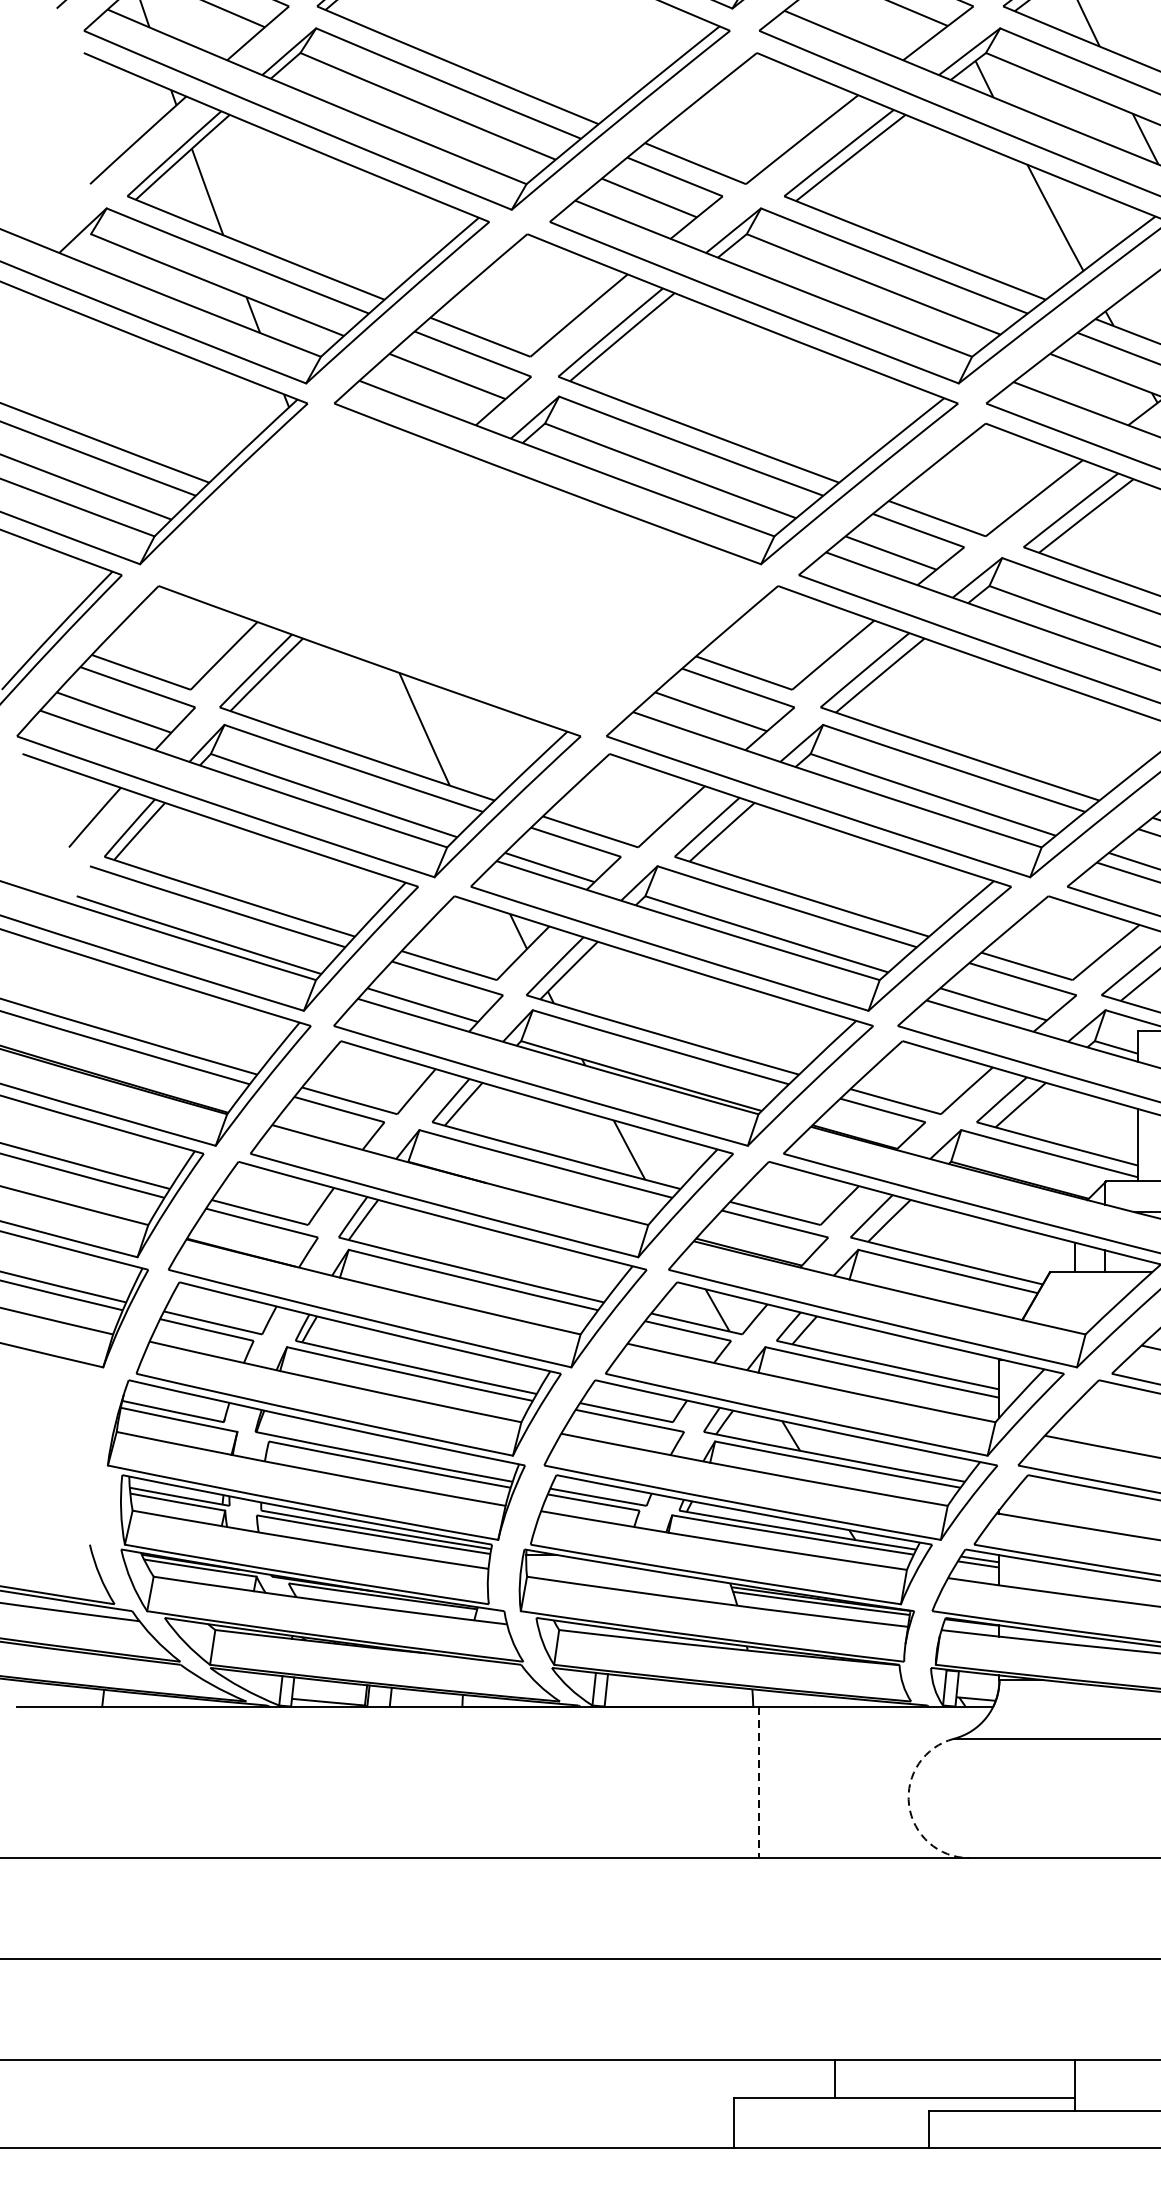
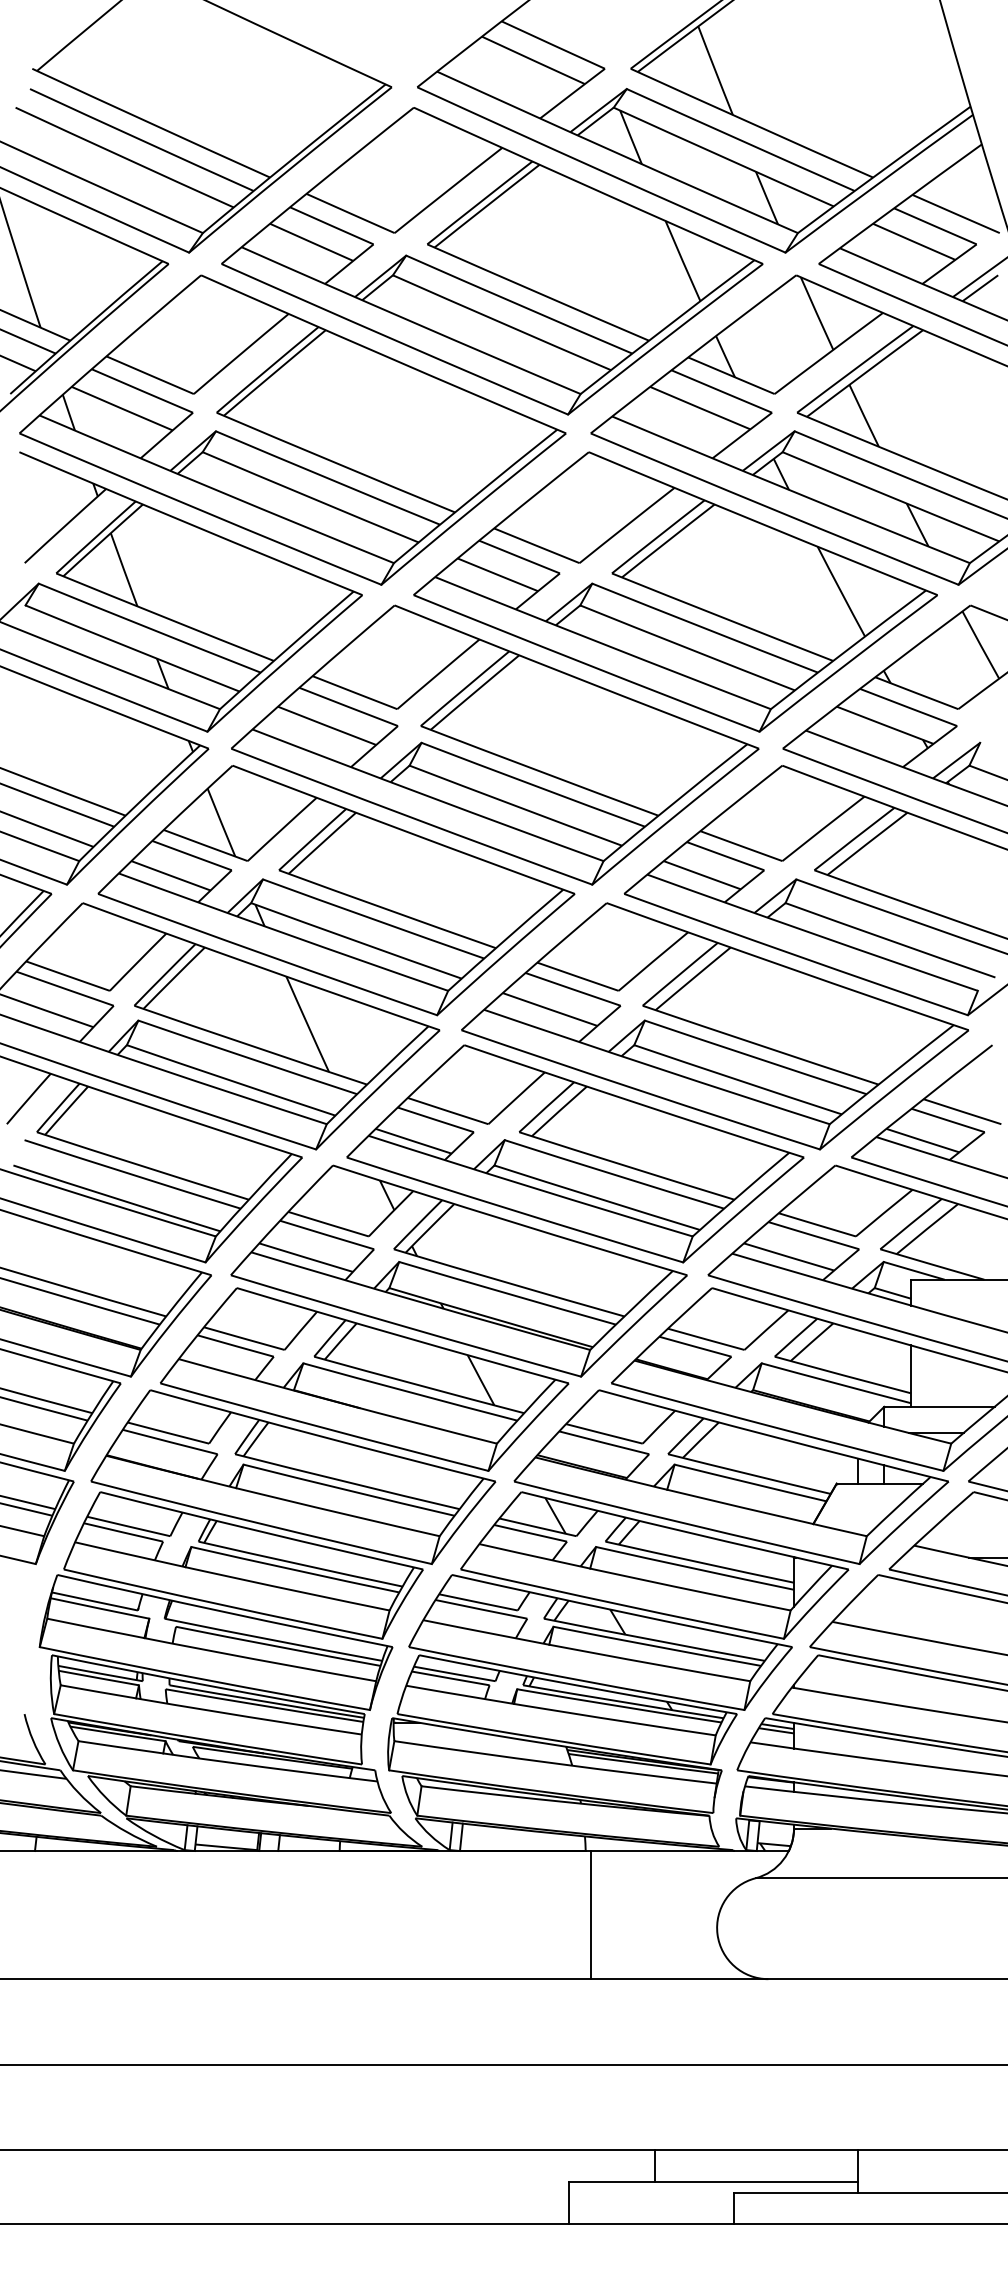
part: (458, 571) -> (336, 890), added
line: (758, 1782) -> (590, 1915), dashed -> solid
arc: (909, 1805) -> (717, 1934), dashed -> solid

